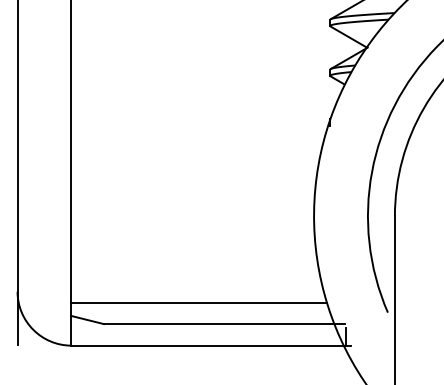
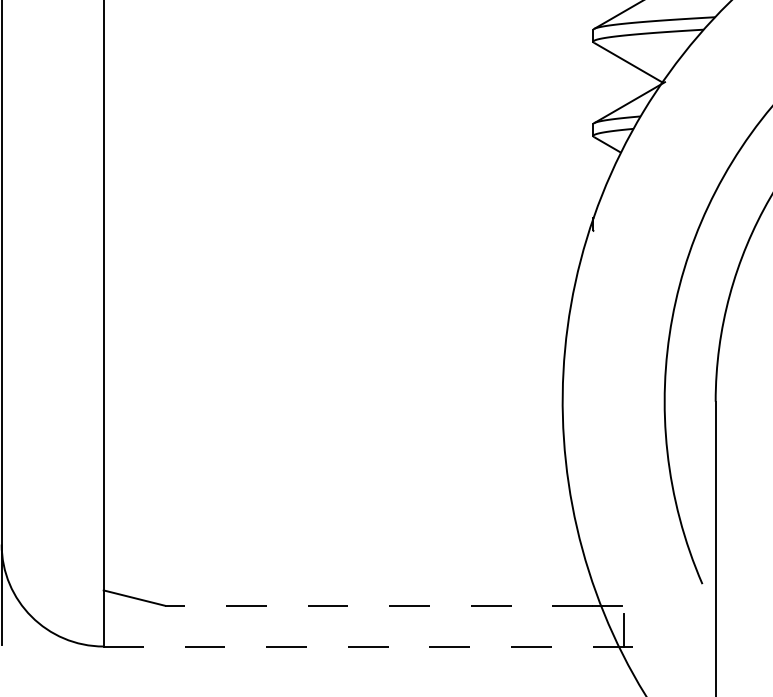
line: (198, 302) -> (344, 564), removed
line: (216, 324) -> (378, 606), solid -> dashed
line: (211, 345) -> (368, 646), solid -> dashed

